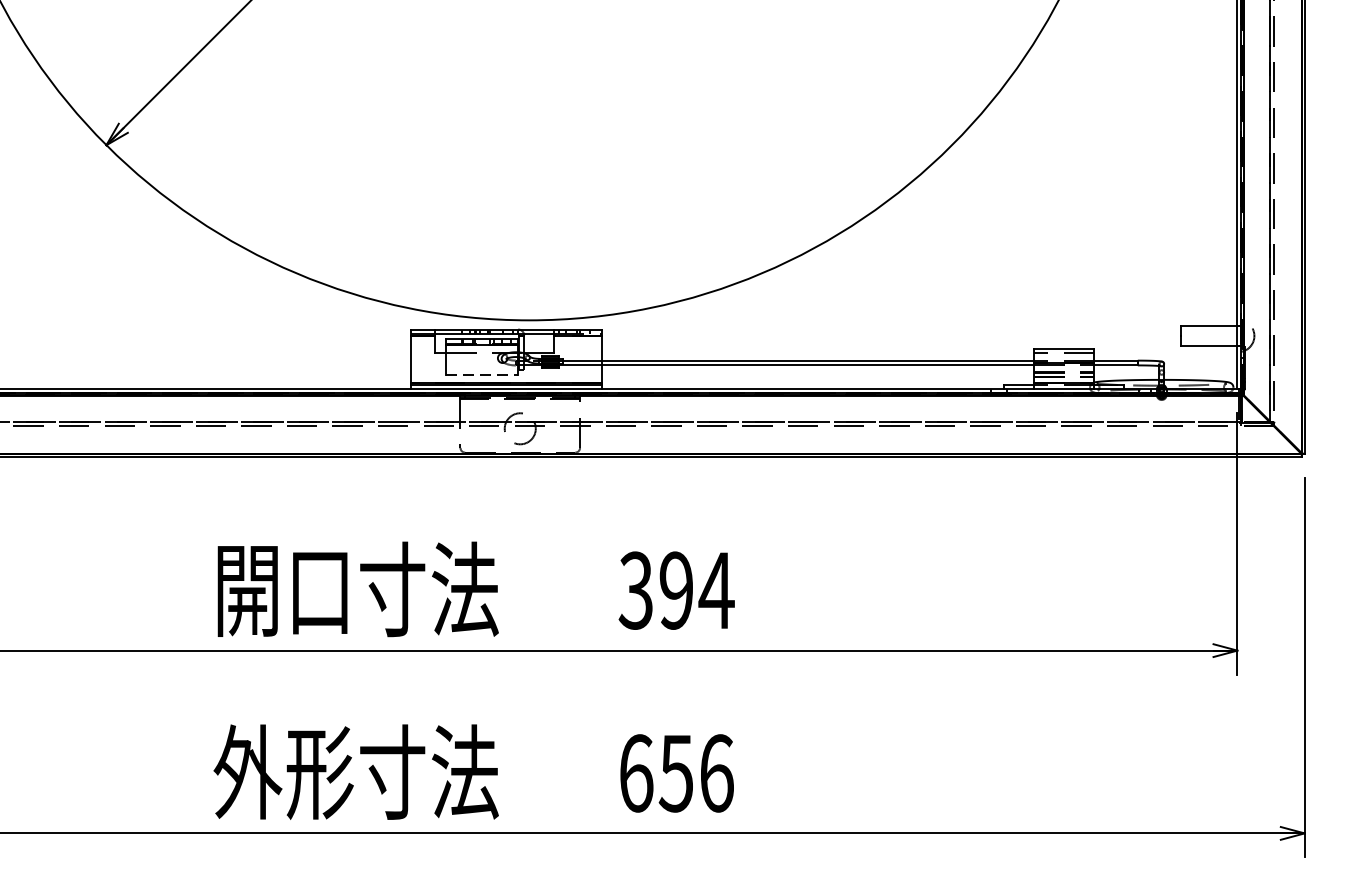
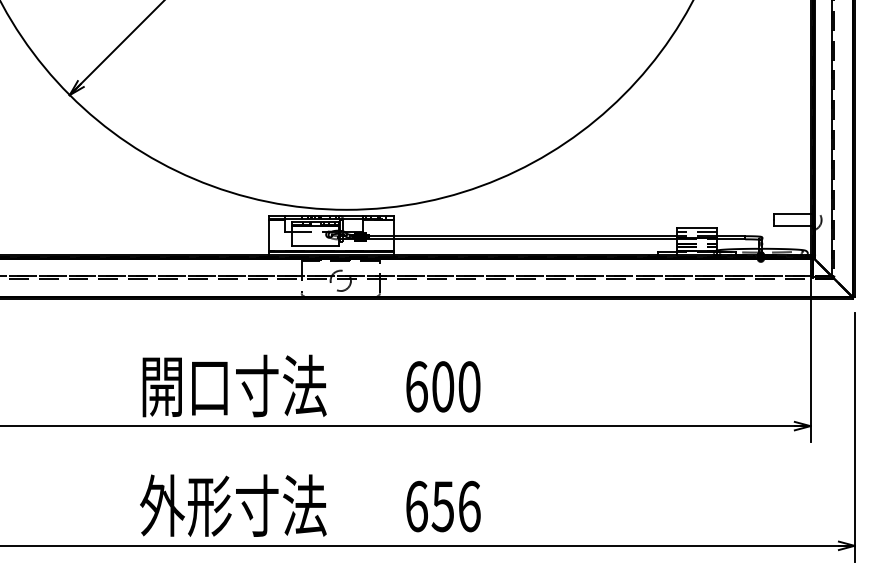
line: (483, 374) -> (316, 245), dashed -> solid
text: (677, 590) -> (443, 386), 394 -> 600

